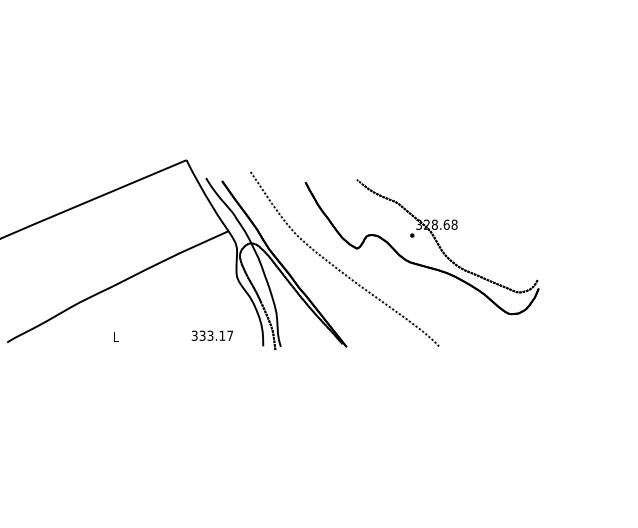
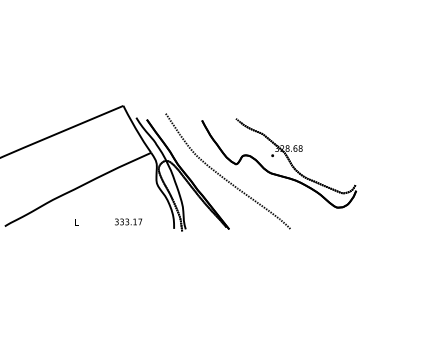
text: (212, 335) -> (128, 221), moved

